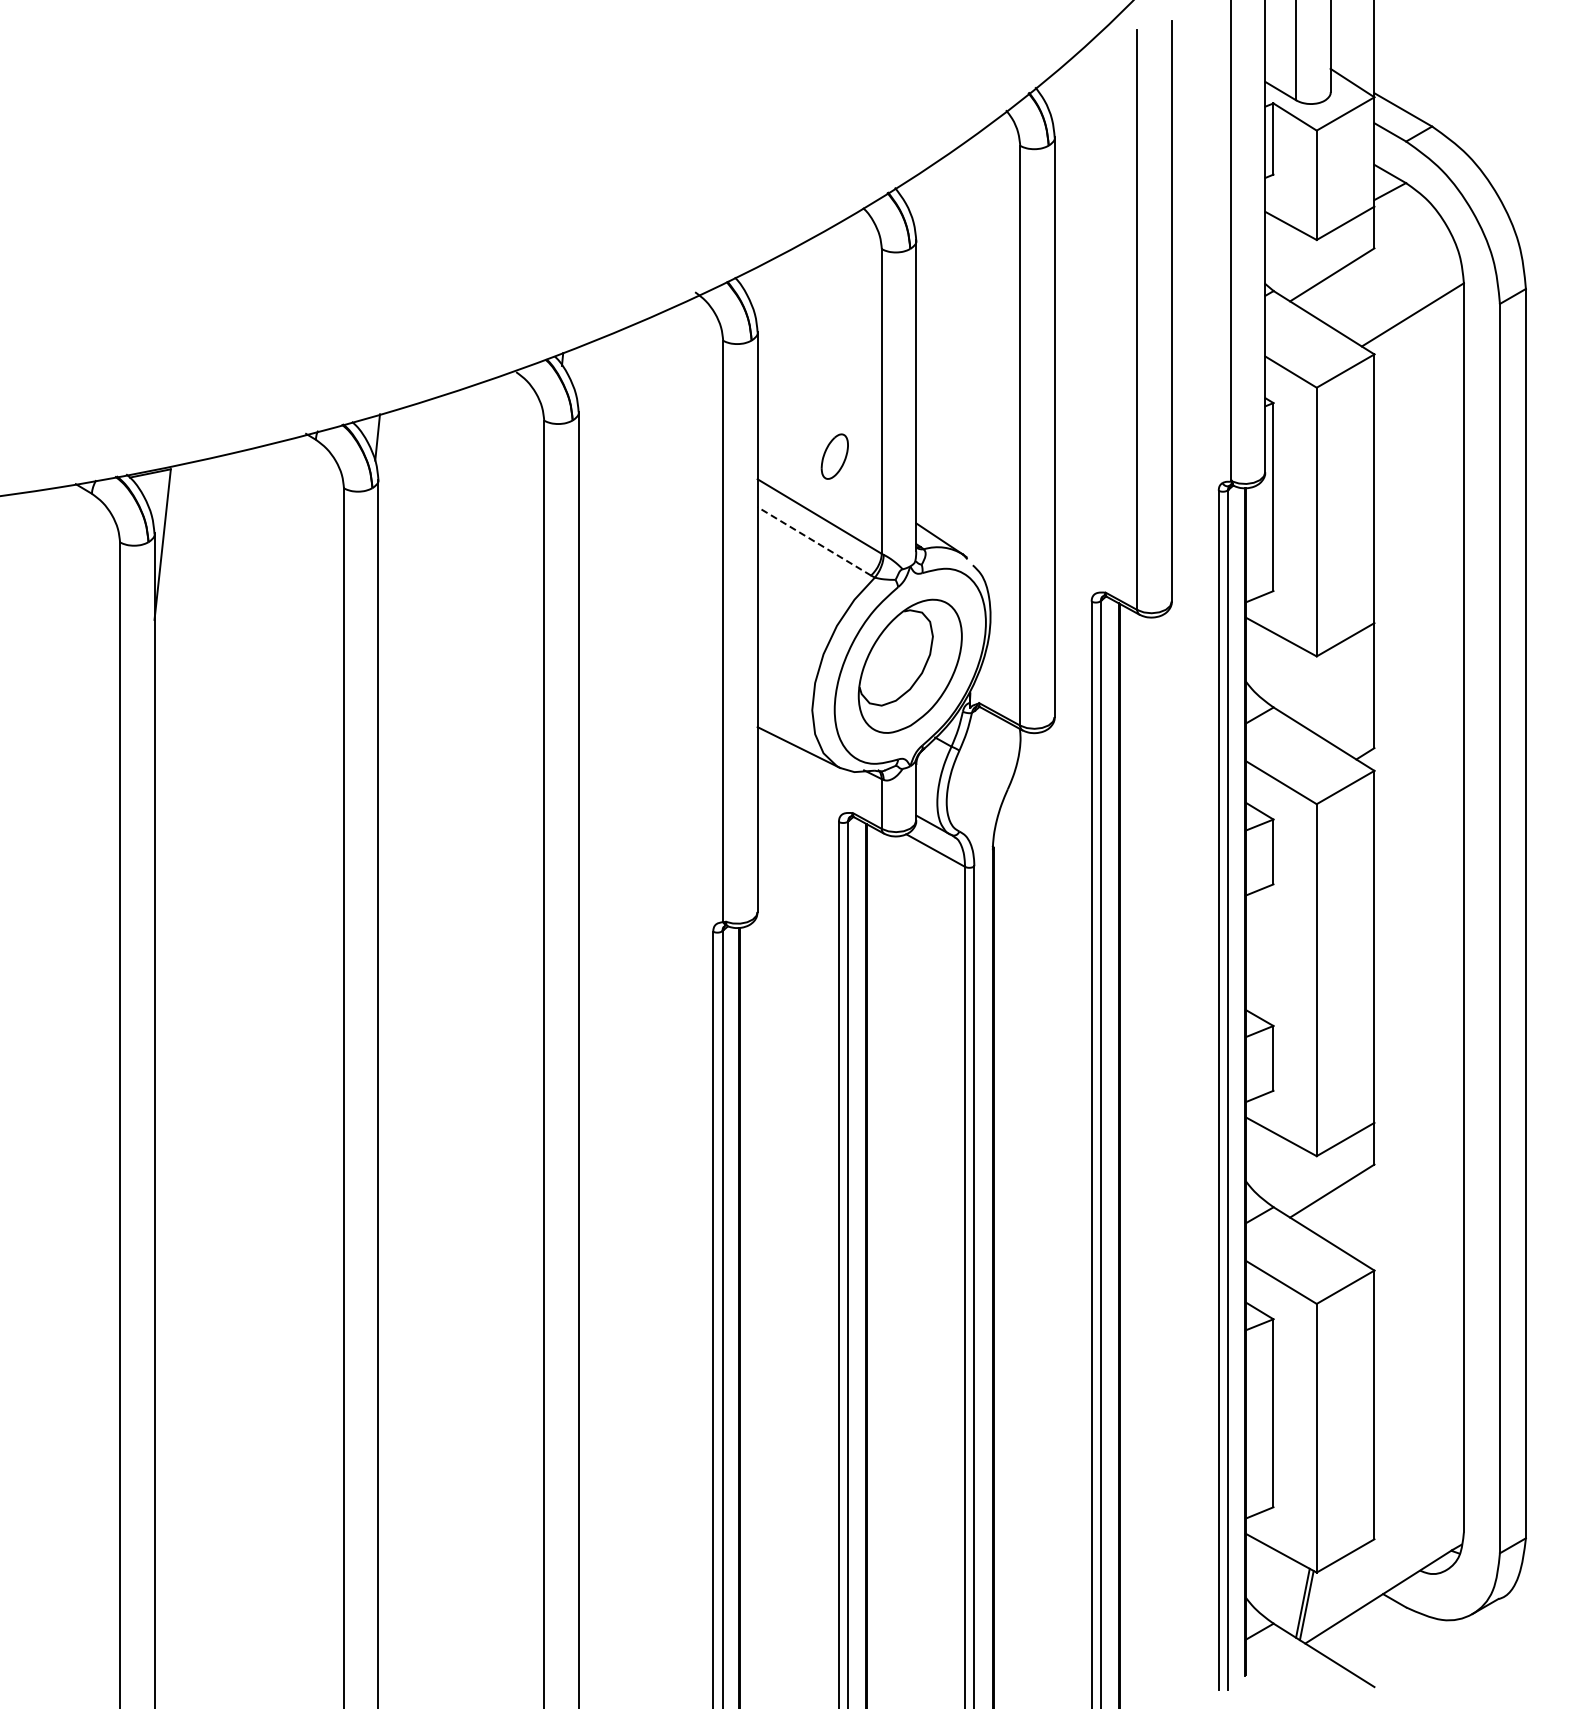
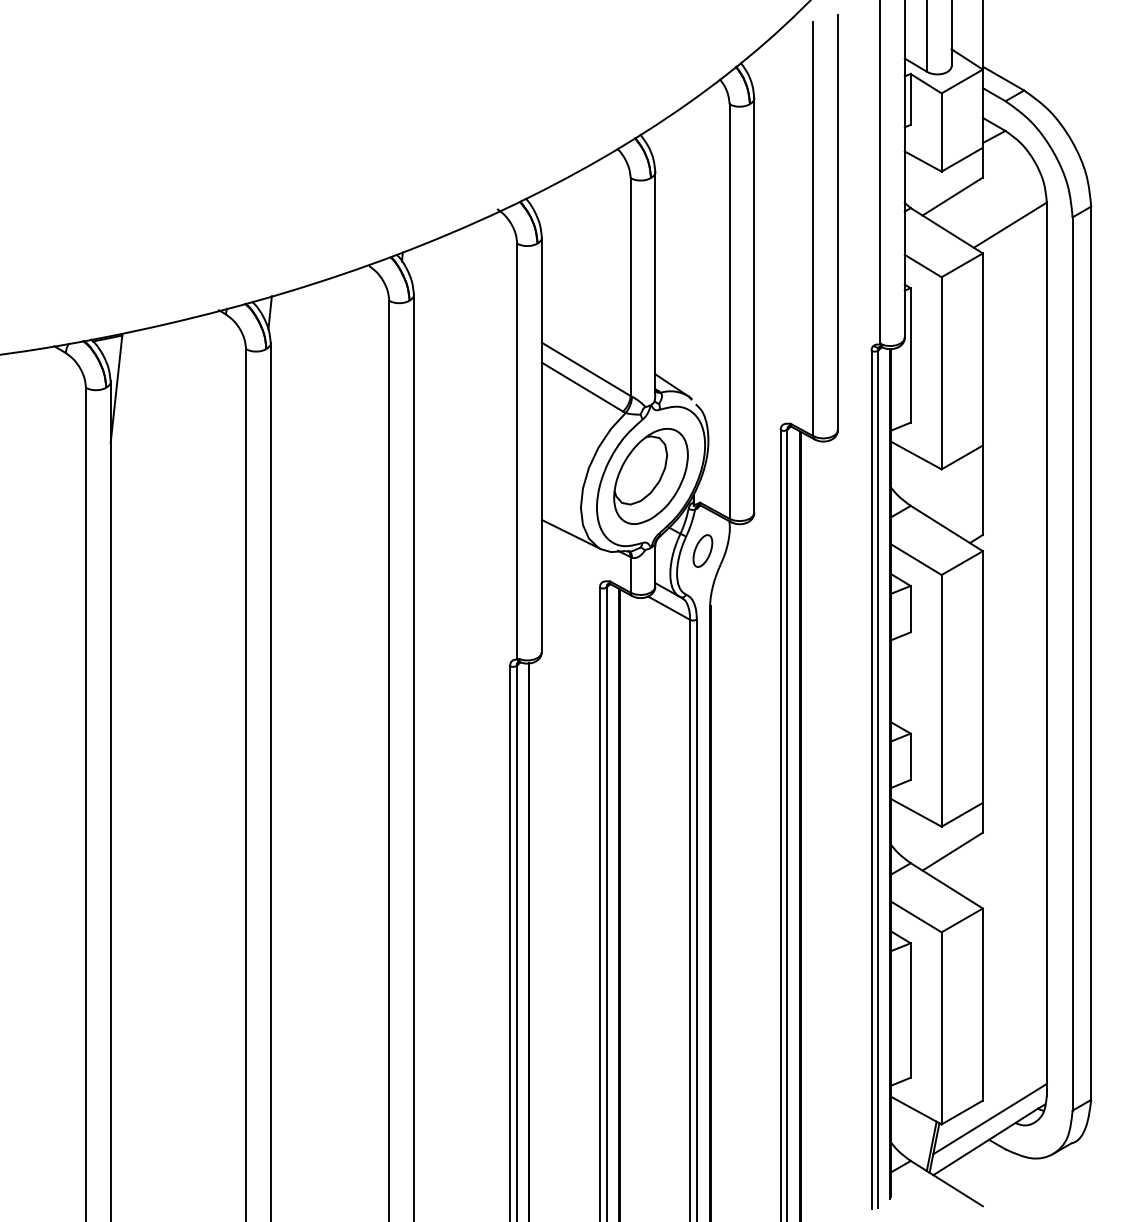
part: (834, 456) -> (702, 550), moved
line: (813, 541) -> (581, 387), dashed -> solid
line: (1384, 1565) -> (990, 1119), added

